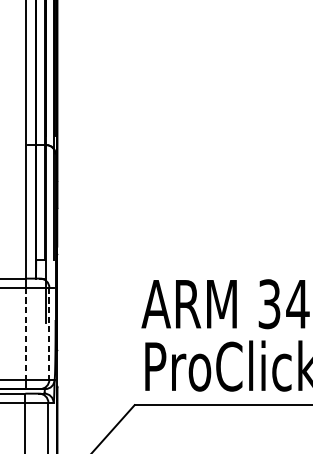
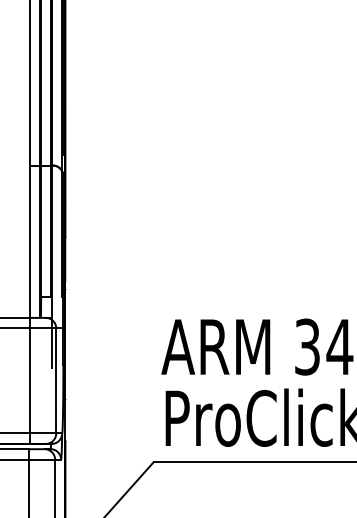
line: (25, 333) -> (29, 380), dashed -> solid
line: (49, 333) -> (56, 380), dashed -> solid

